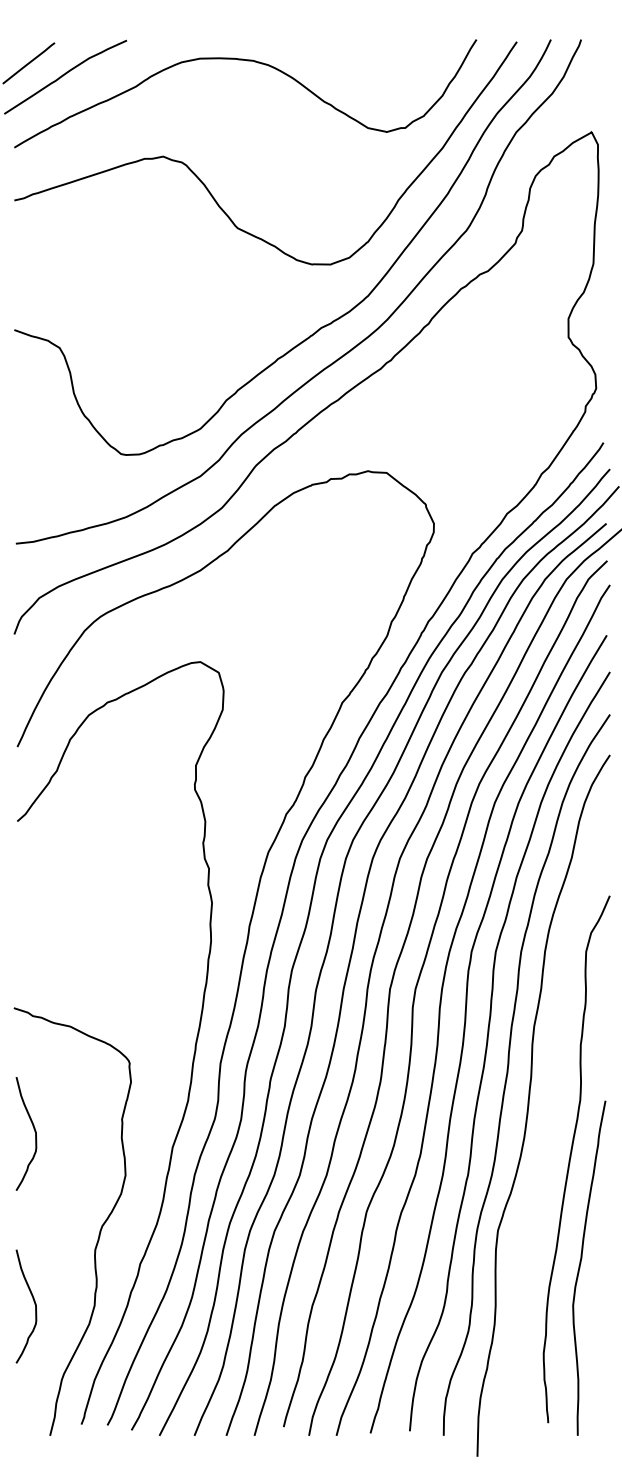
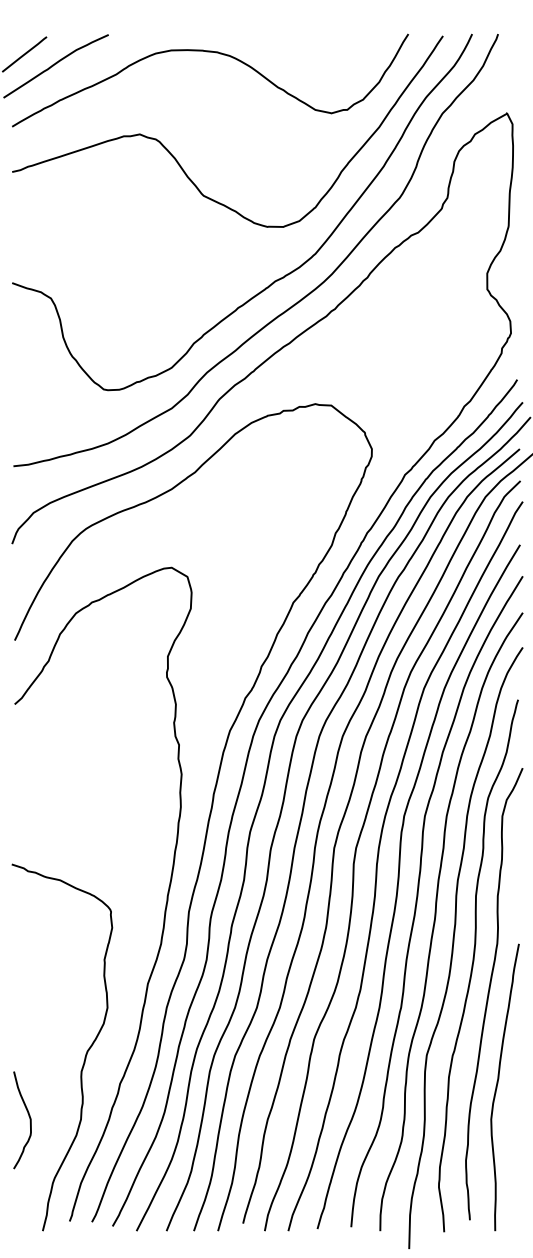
curve: (552, 1125) -> (473, 965), added
curve: (34, 1134) -> (29, 972), removed

